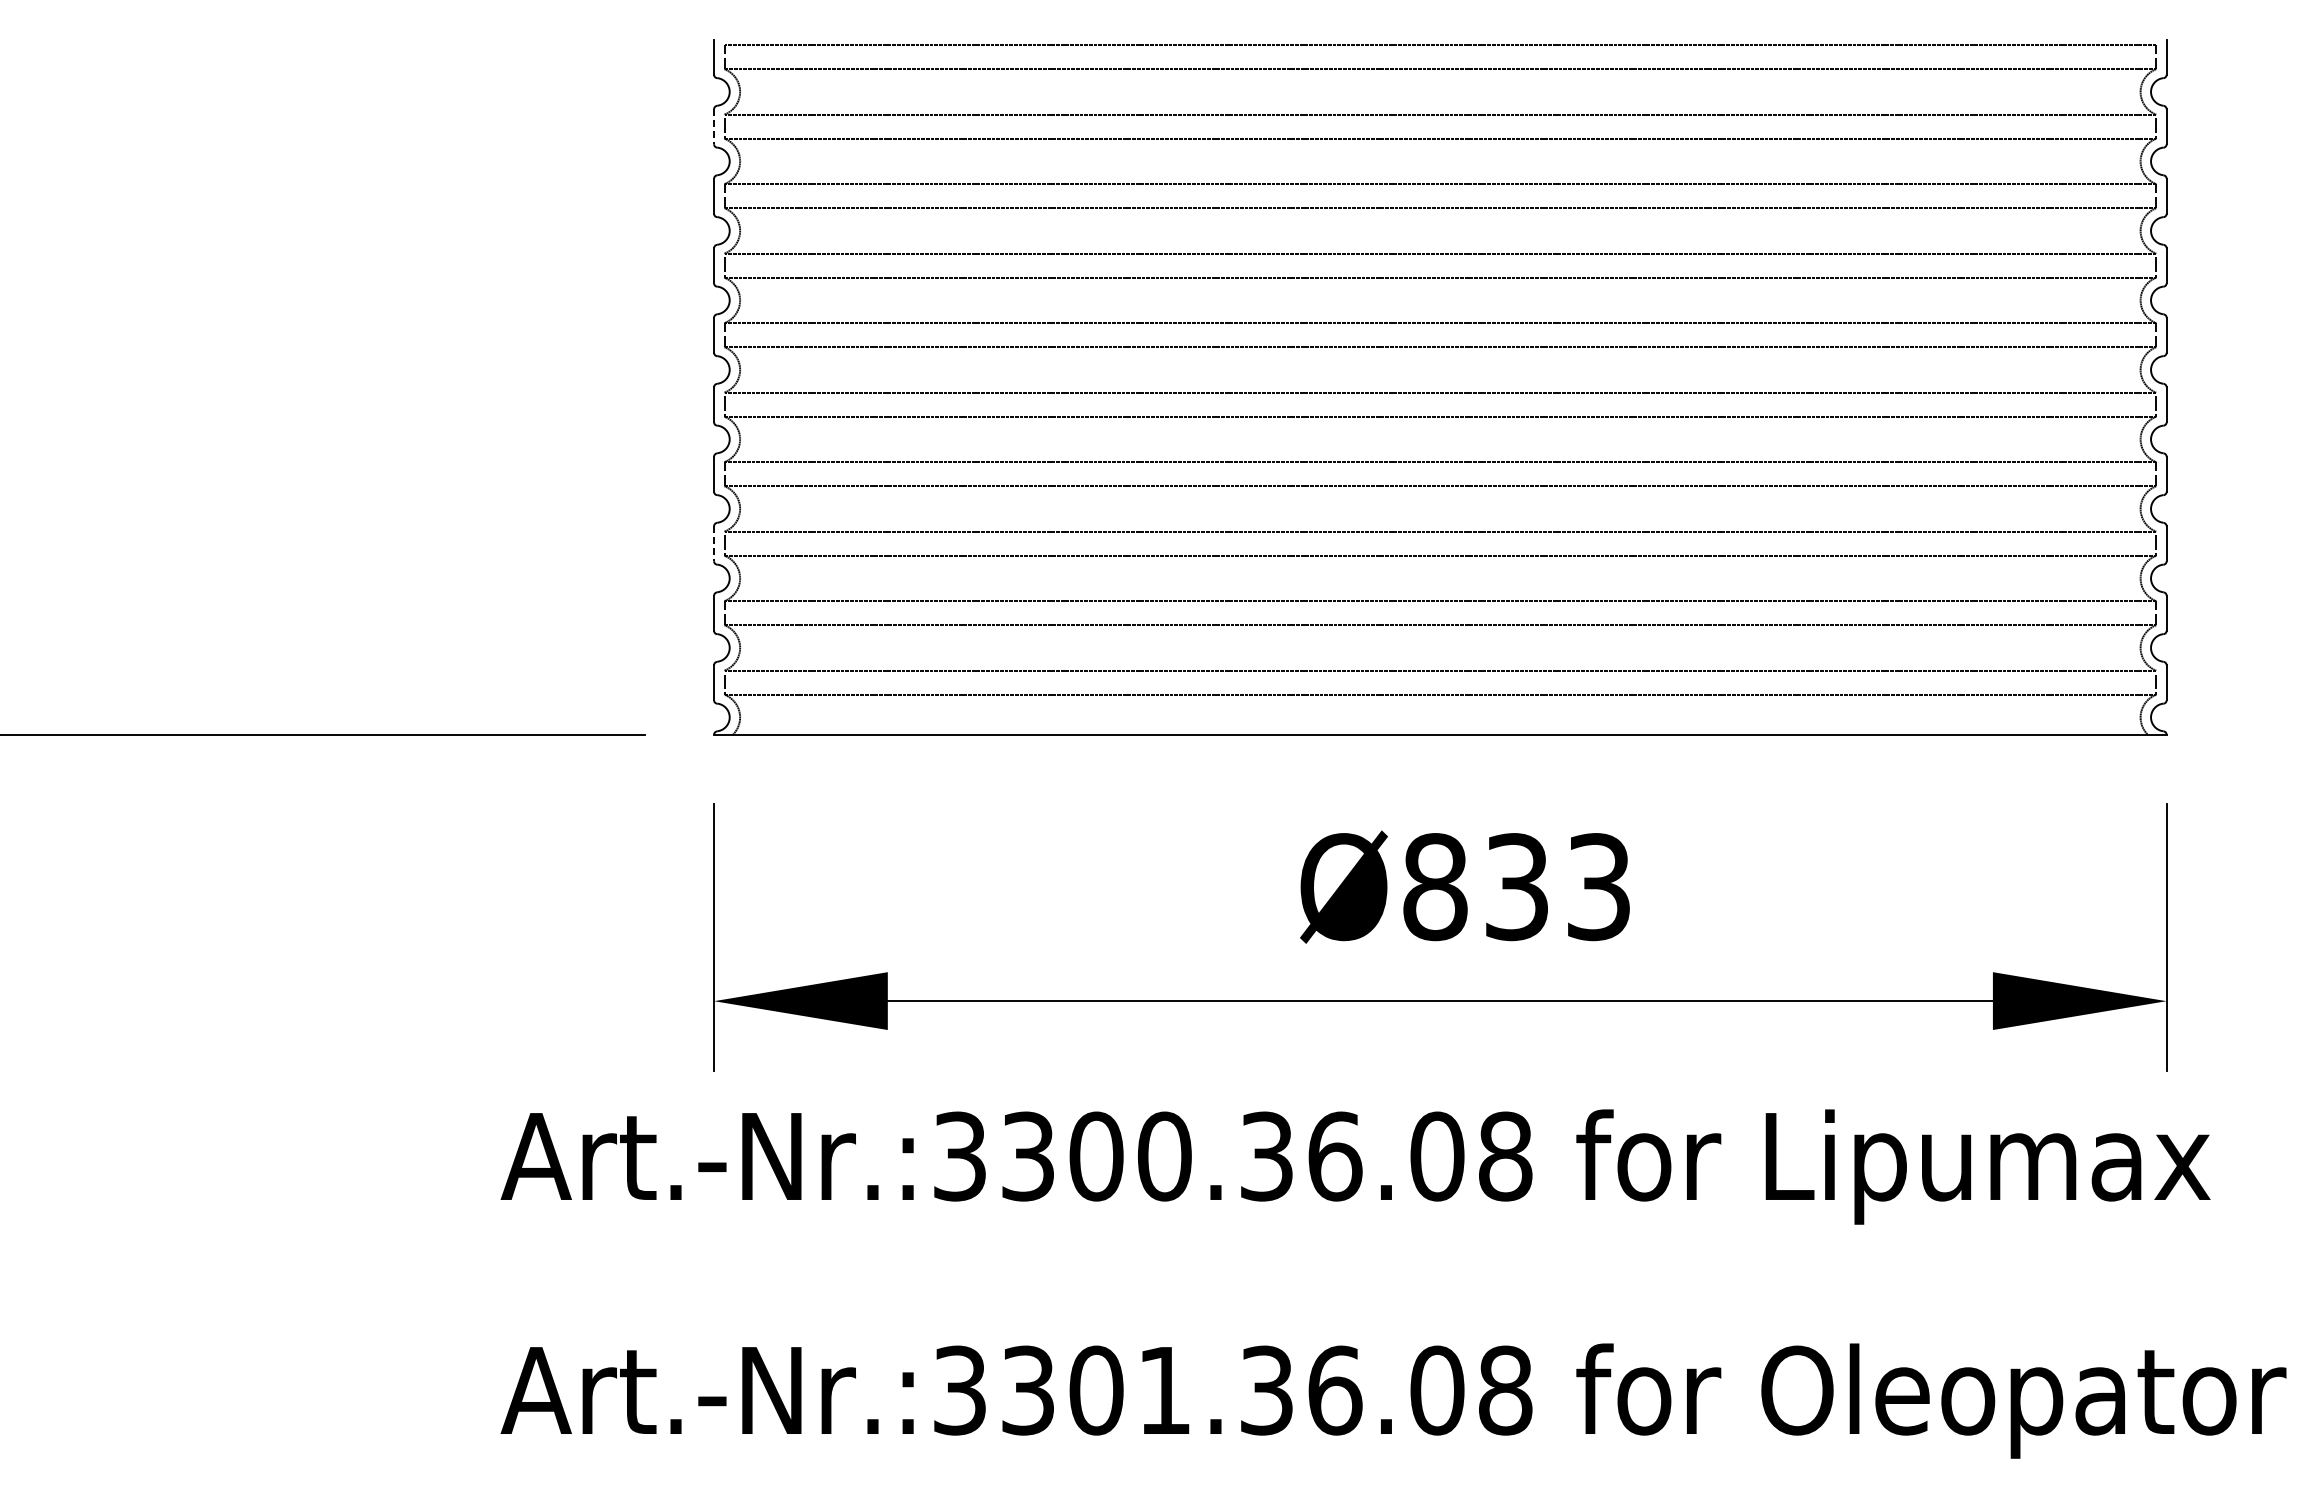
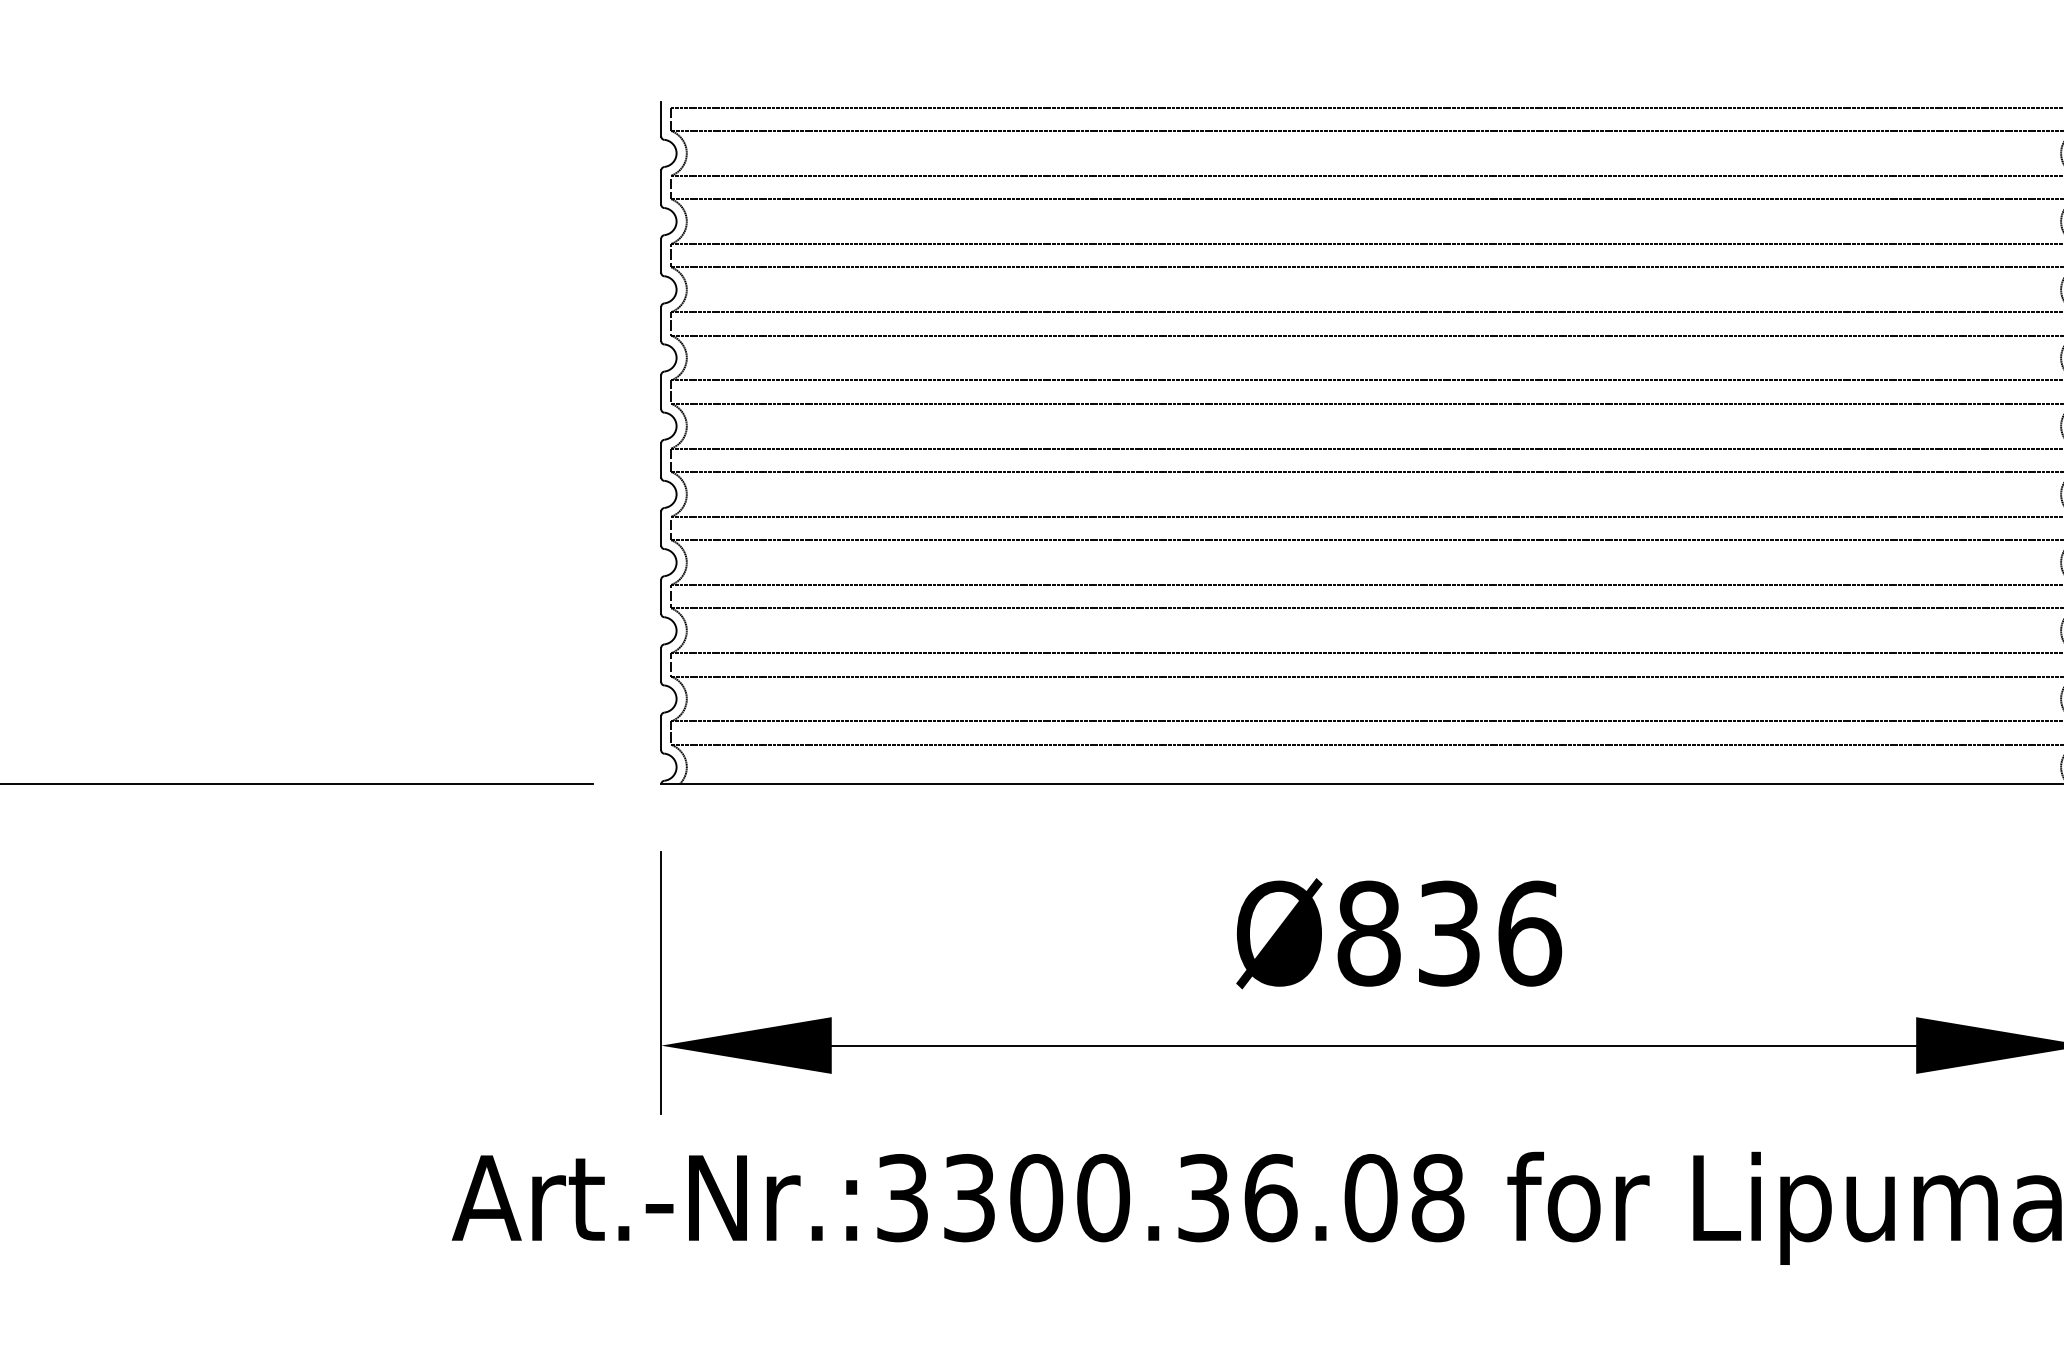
line: (714, 127) -> (661, 188), dashed -> solid
line: (714, 544) -> (661, 597), dashed -> solid
text: (1599, 887) -> (1530, 934), Ø833 -> Ø836

